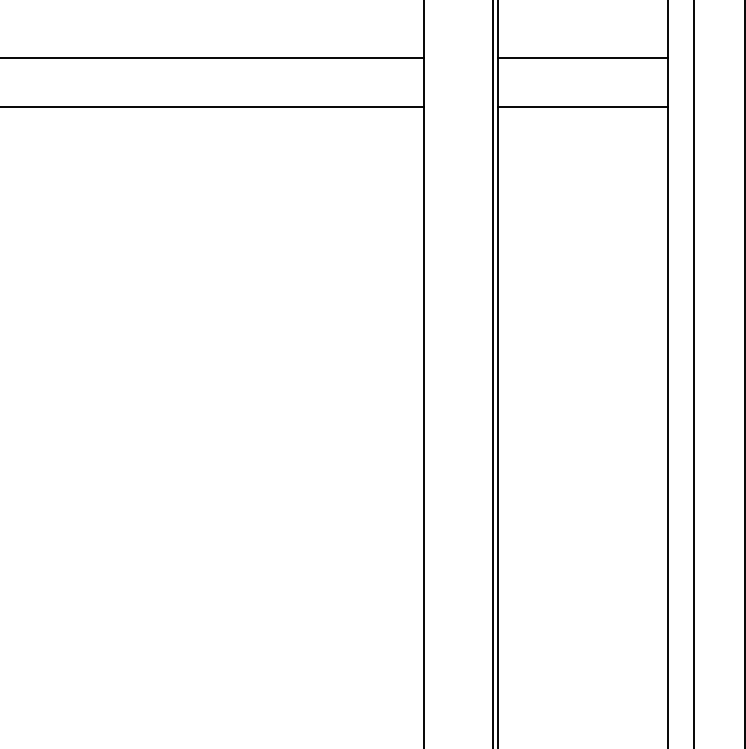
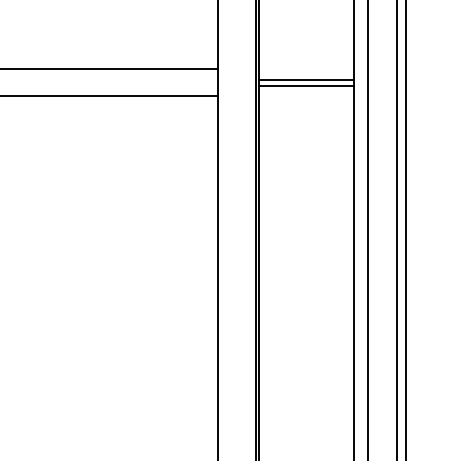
line: (581, 57) -> (305, 85), moved
line: (581, 107) -> (305, 80), moved

